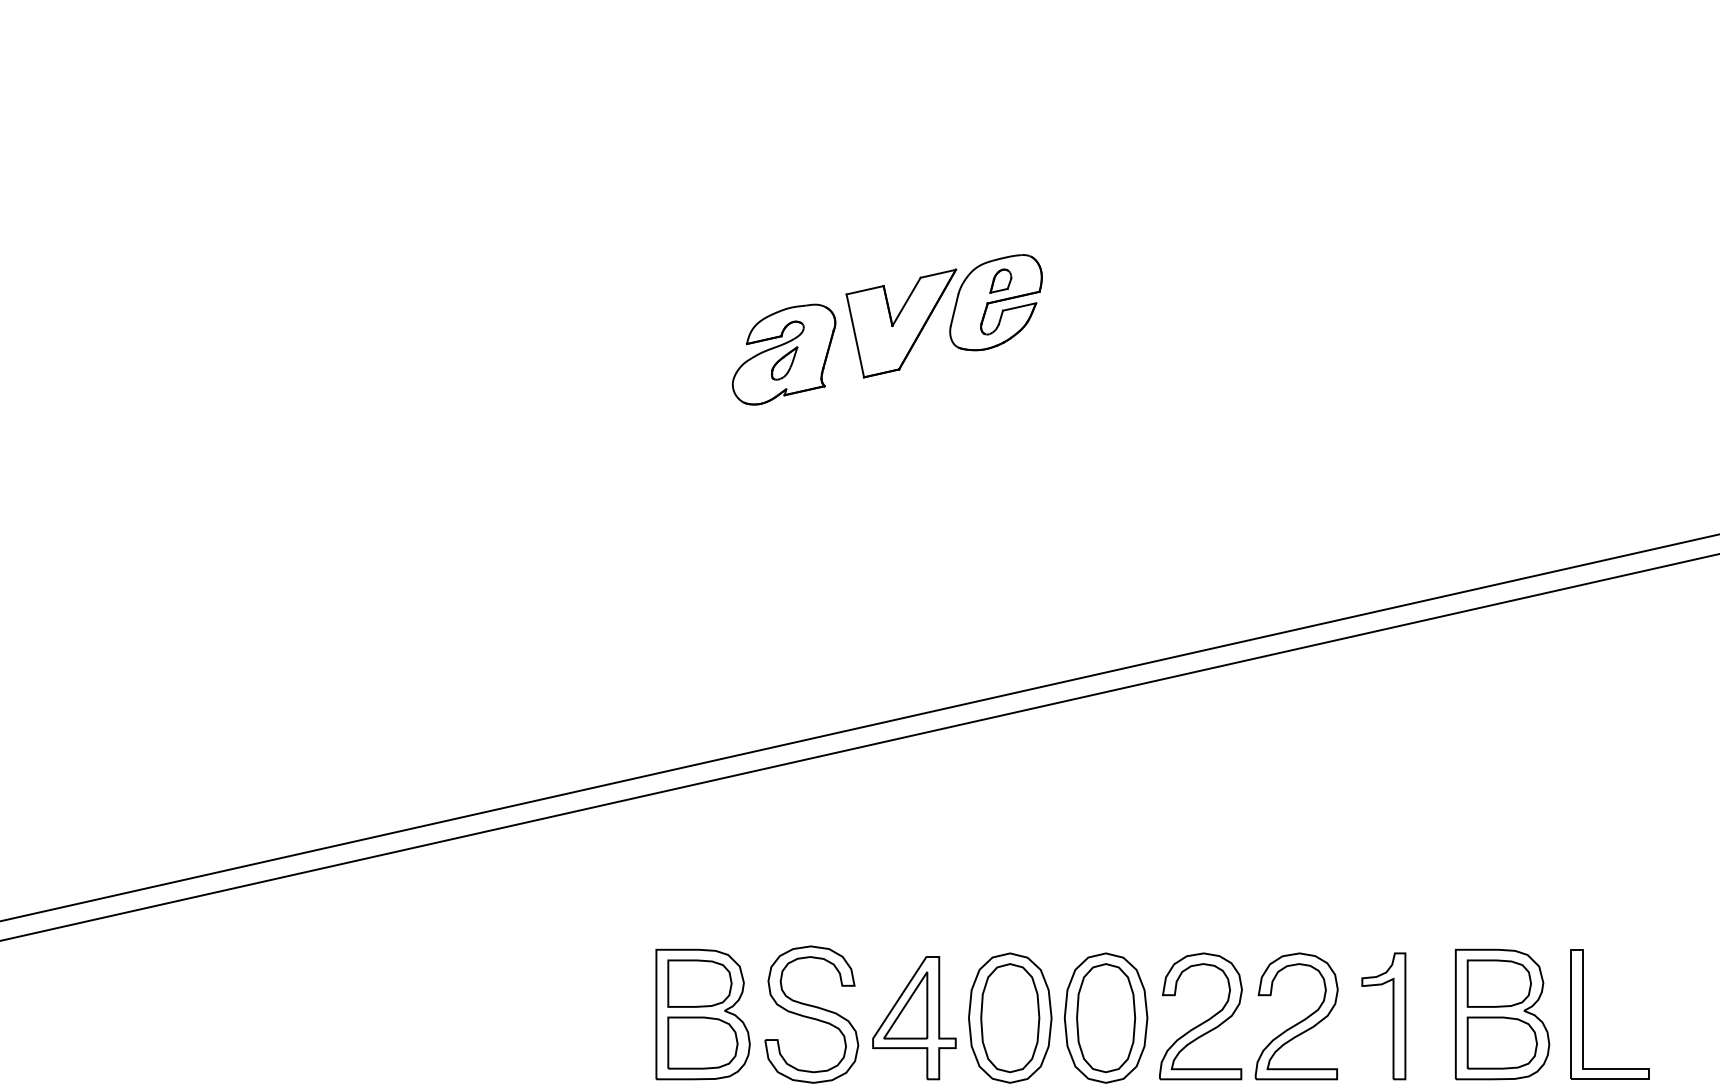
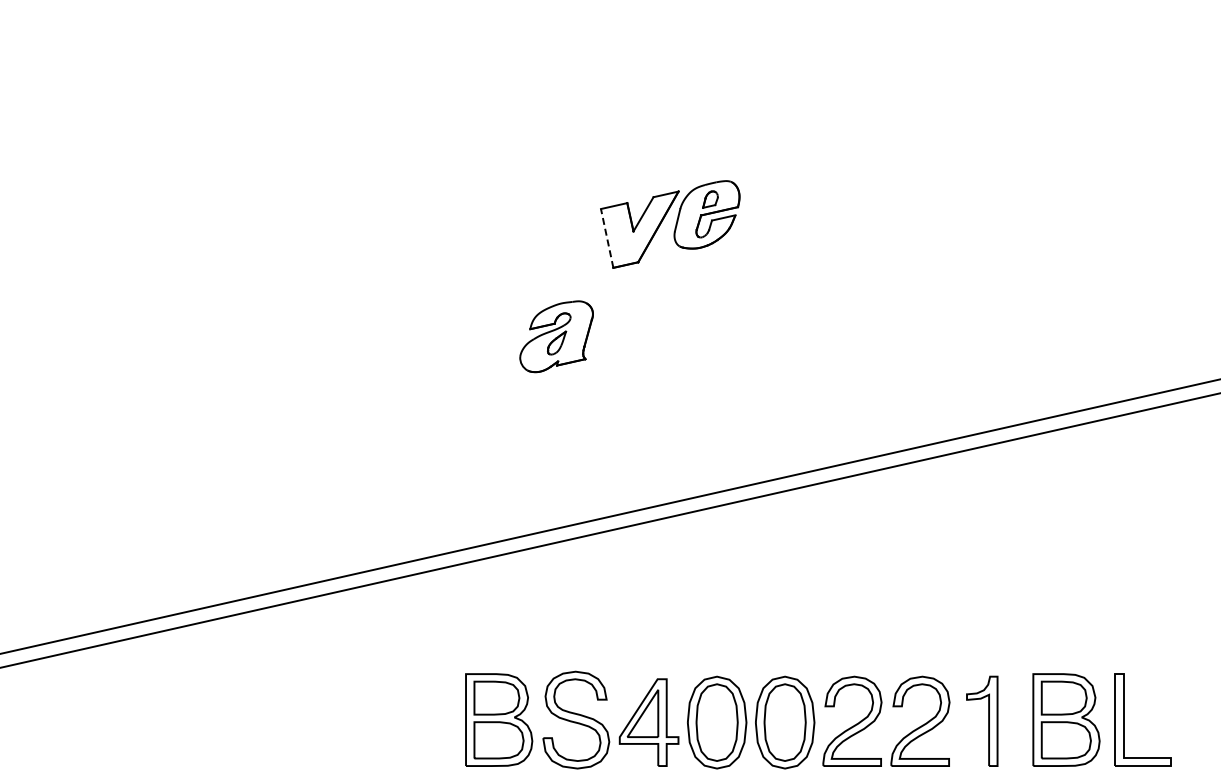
line: (855, 335) -> (607, 238), solid -> dashed
part: (783, 354) -> (556, 336), moved

